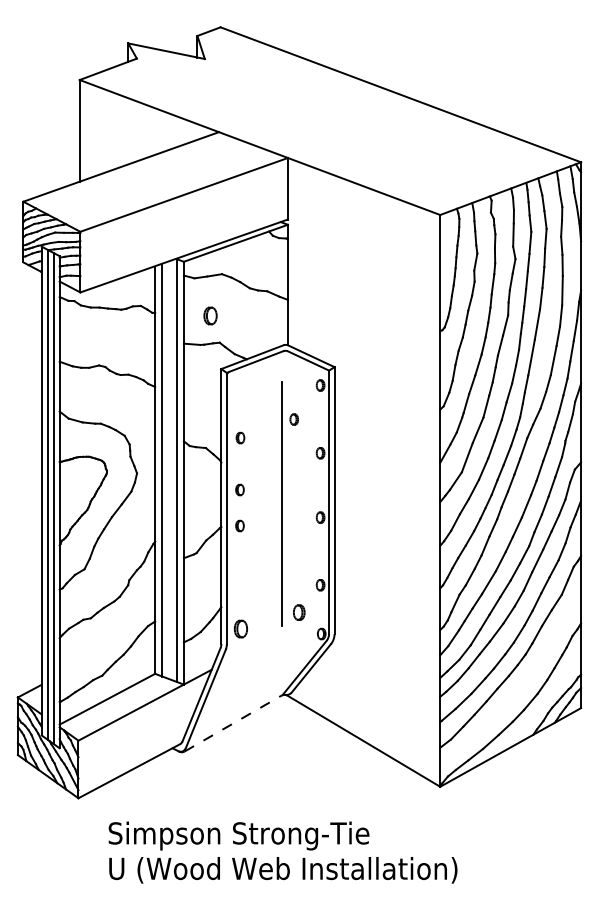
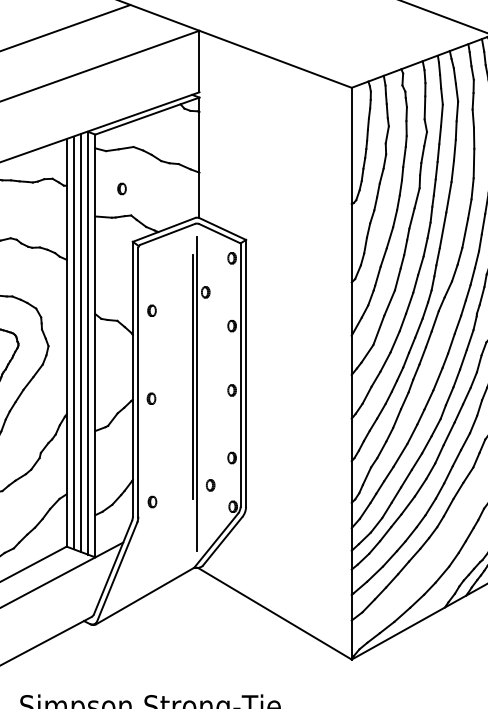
part: (210, 316) -> (122, 189), size x0.62
line: (169, 470) -> (81, 343), added
part: (239, 489) -> (151, 362), removed
line: (285, 521) -> (197, 394), added
part: (298, 612) -> (210, 485), size x0.71
part: (240, 629) -> (152, 502), size x0.62
line: (233, 723) -> (145, 596), dashed -> solid

